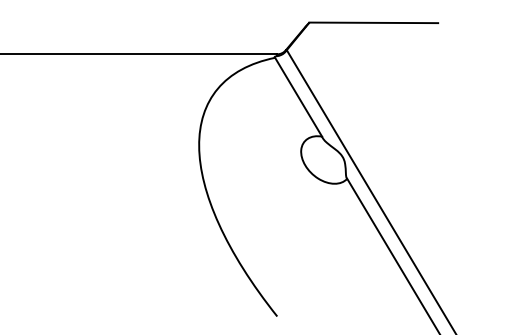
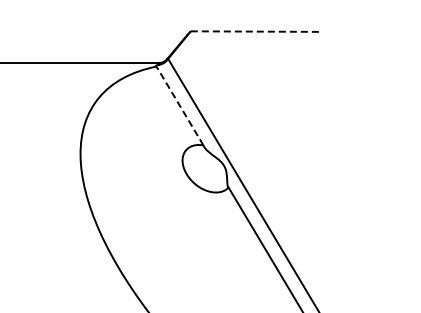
line: (374, 22) -> (255, 31), solid -> dashed
line: (298, 97) -> (179, 106), solid -> dashed

